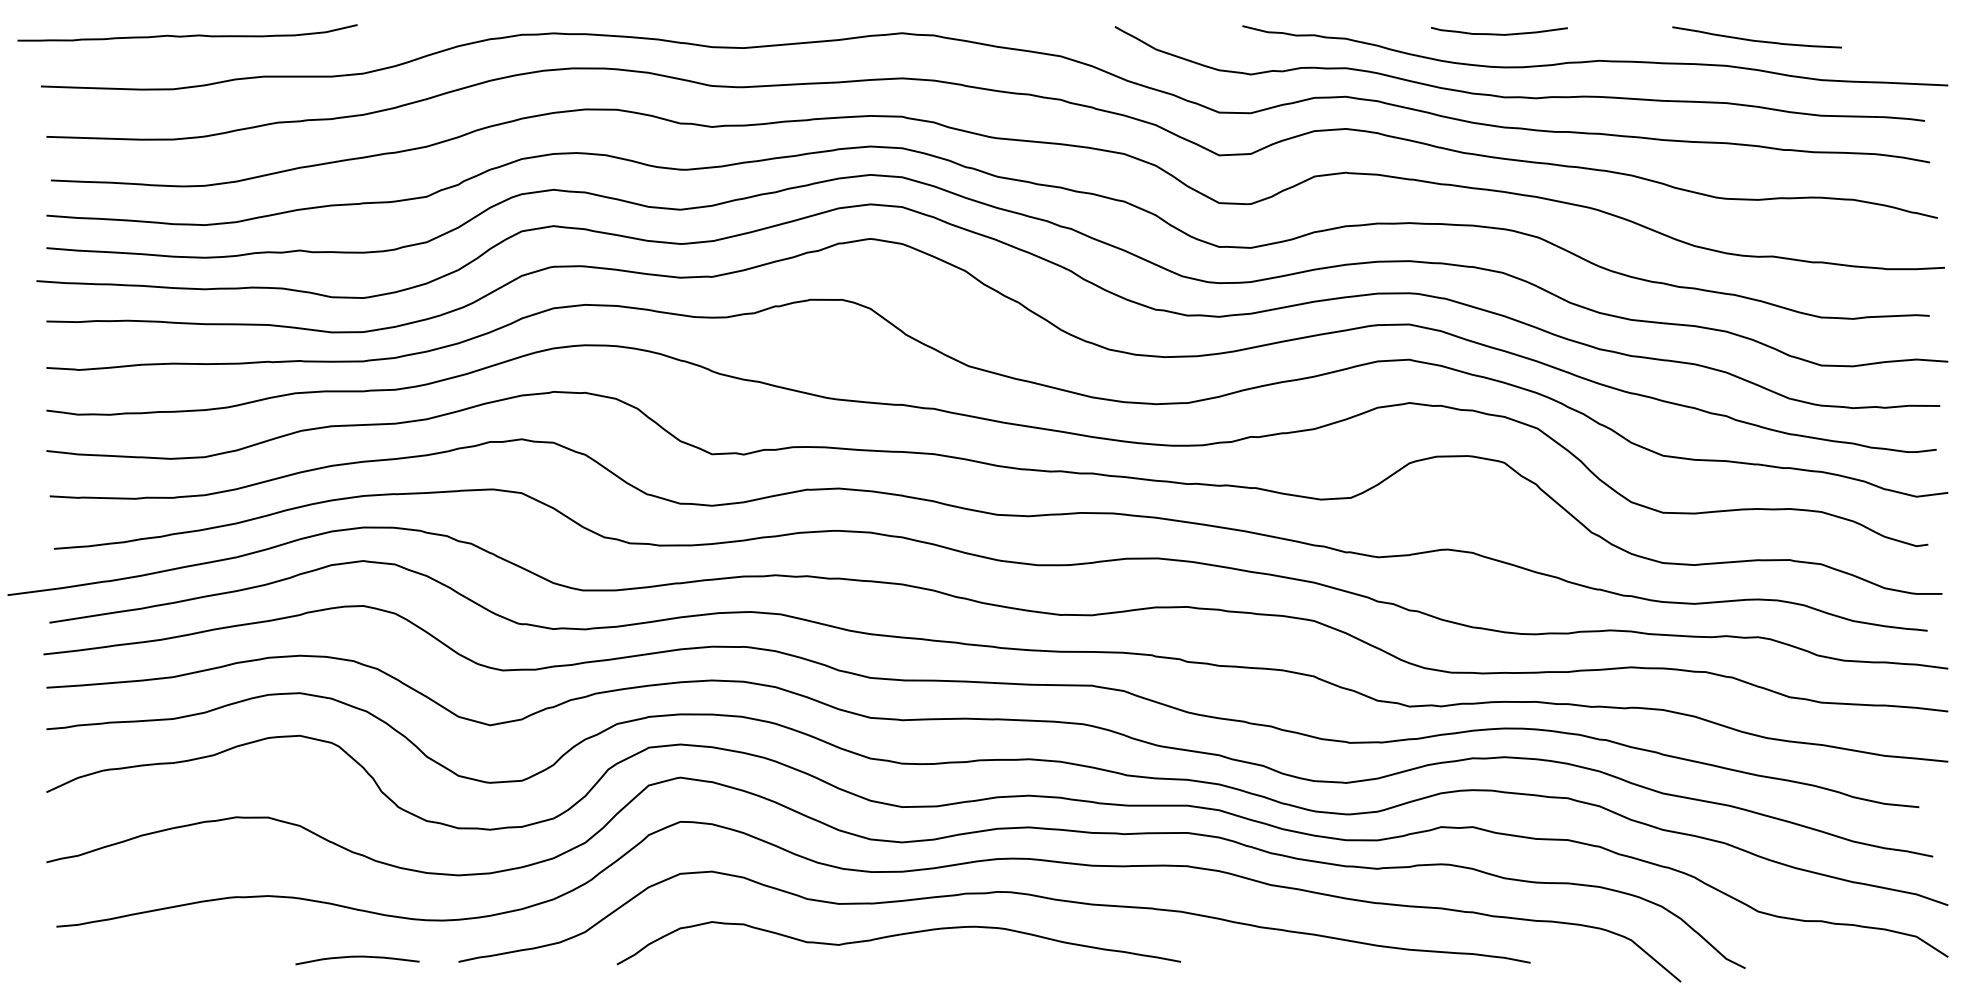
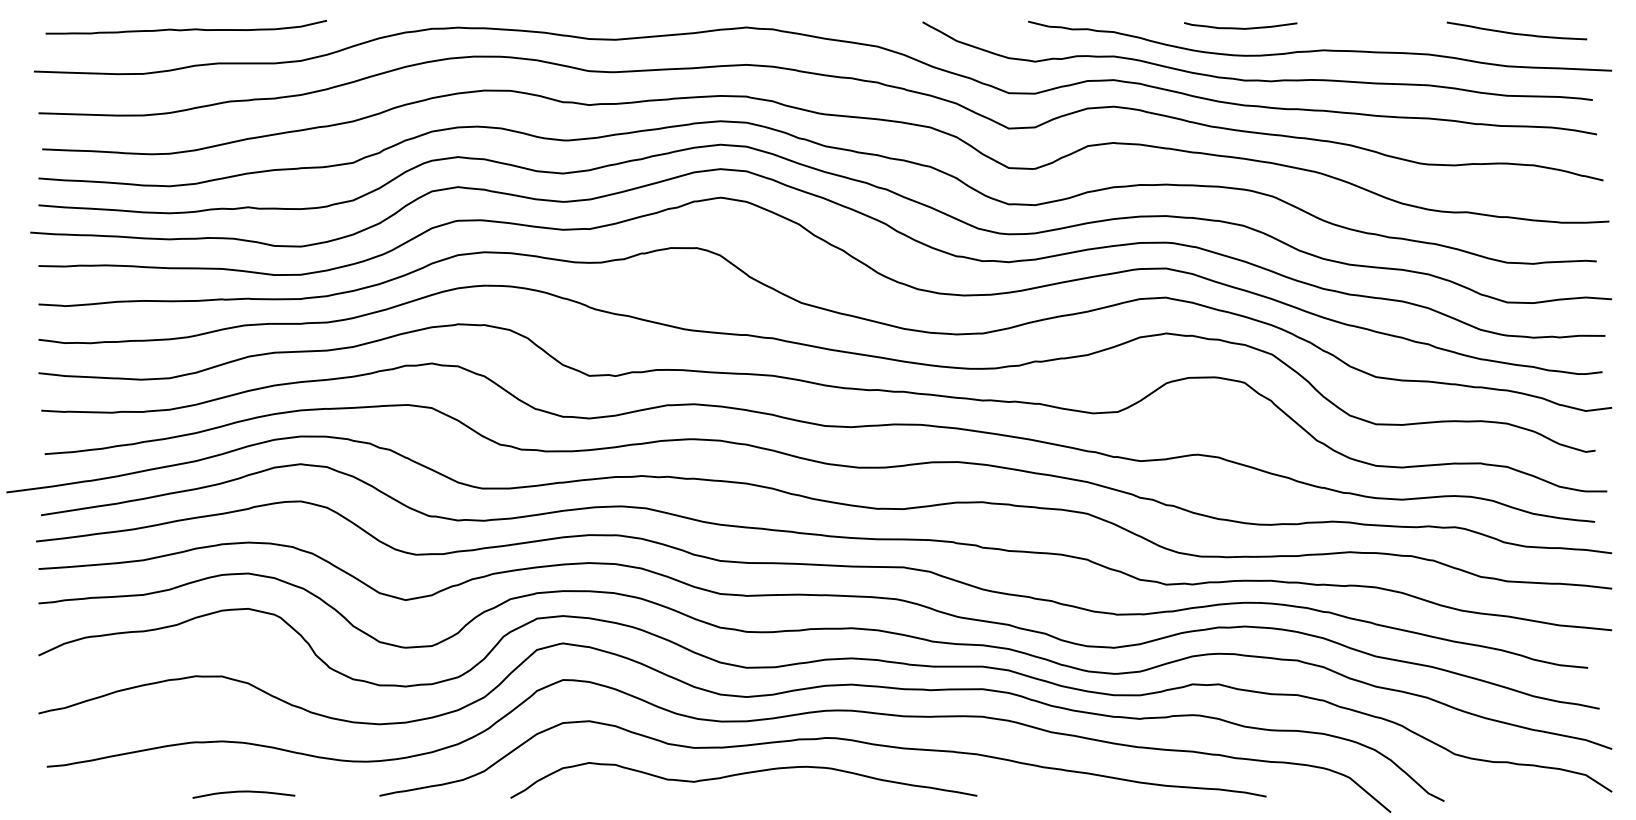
curve: (186, 35) -> (185, 29), moved
curve: (1754, 39) -> (1514, 32), moved
curve: (357, 957) -> (243, 792), moved

